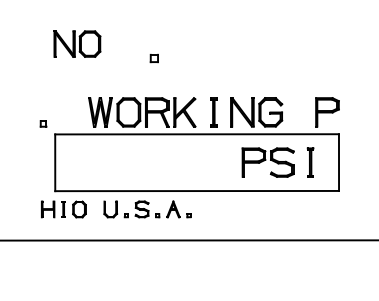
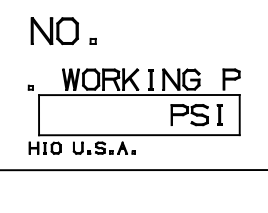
part: (77, 44) -> (54, 31), size x1.43
part: (153, 58) -> (92, 41), moved

